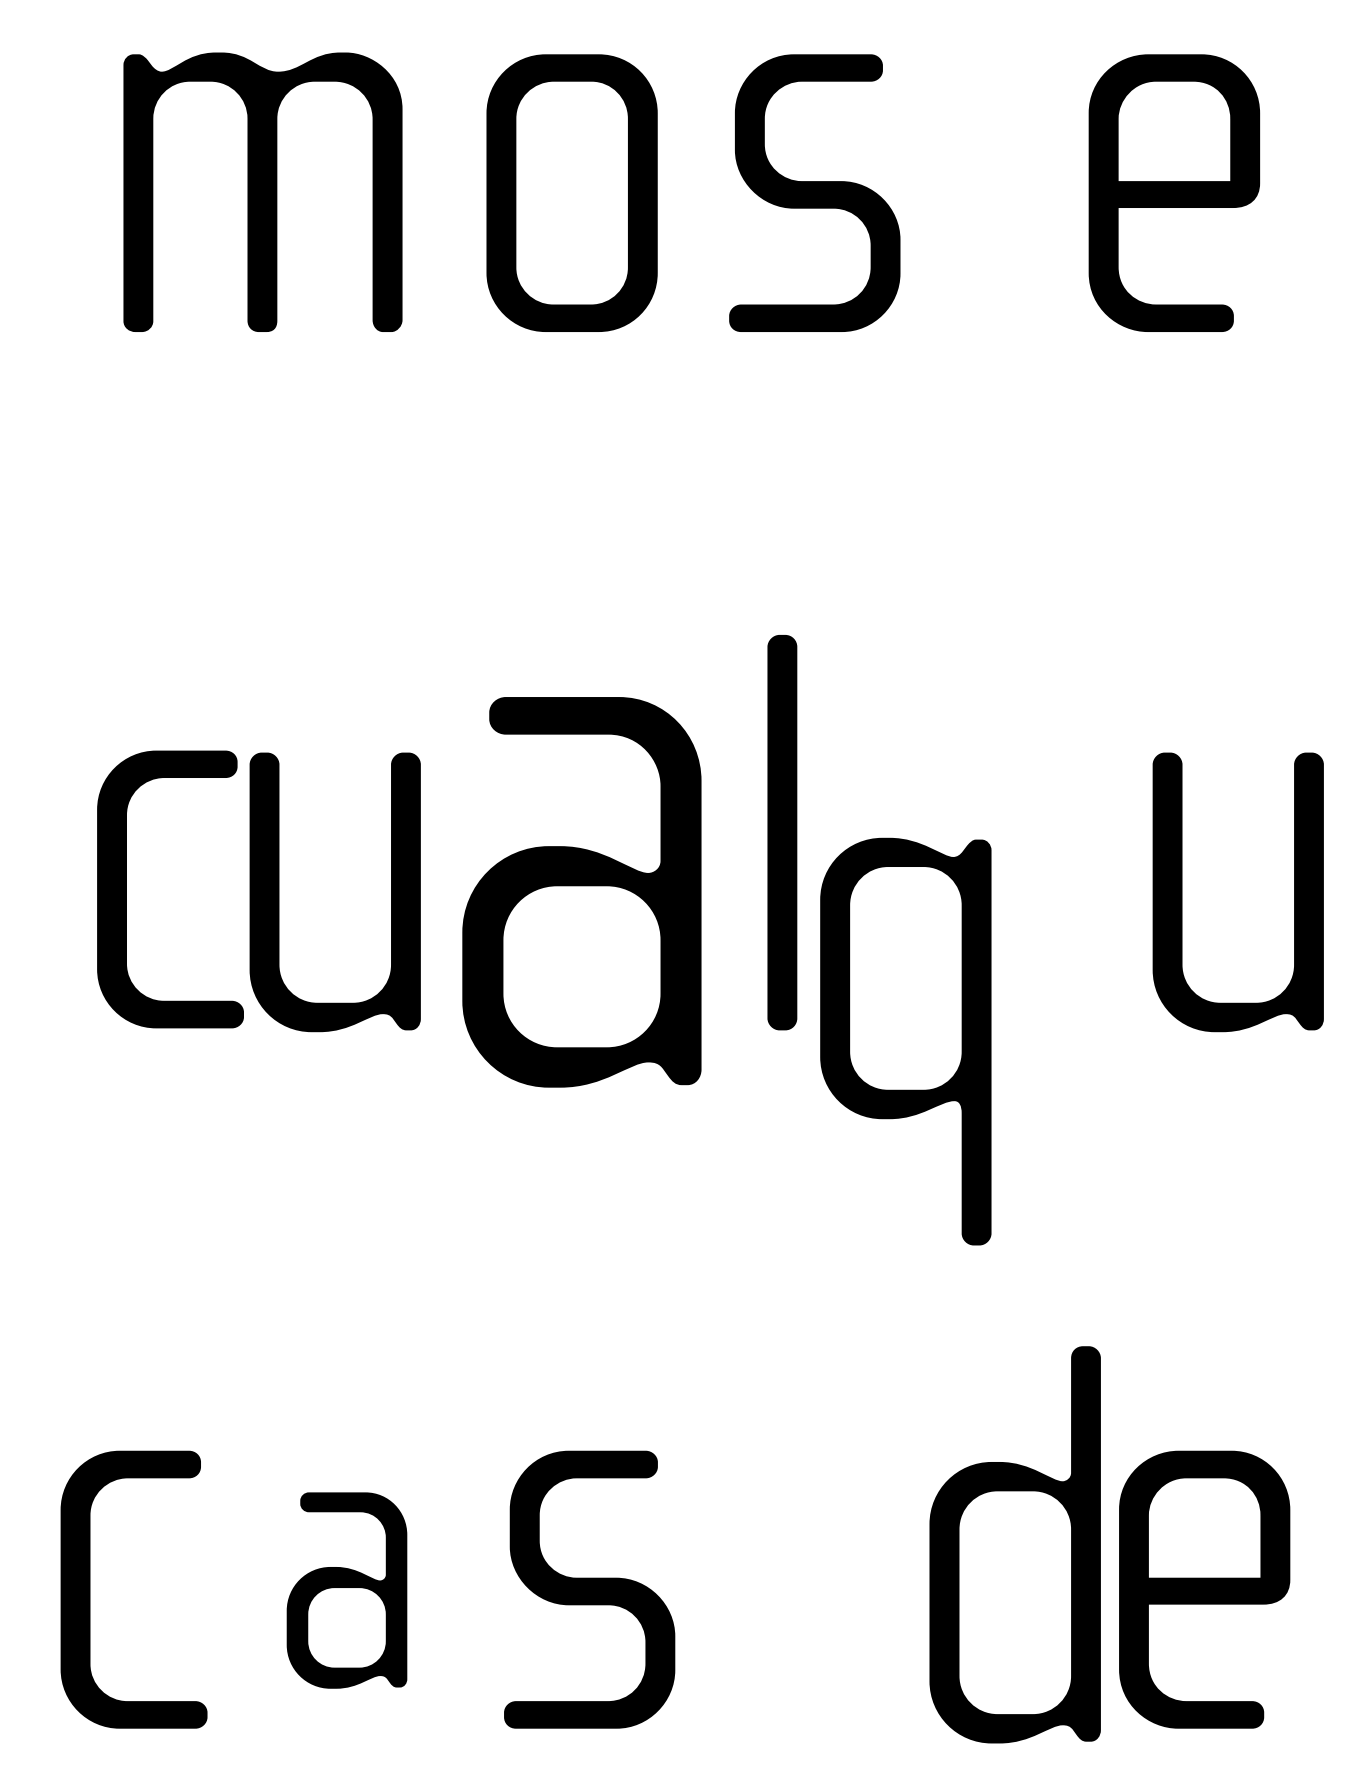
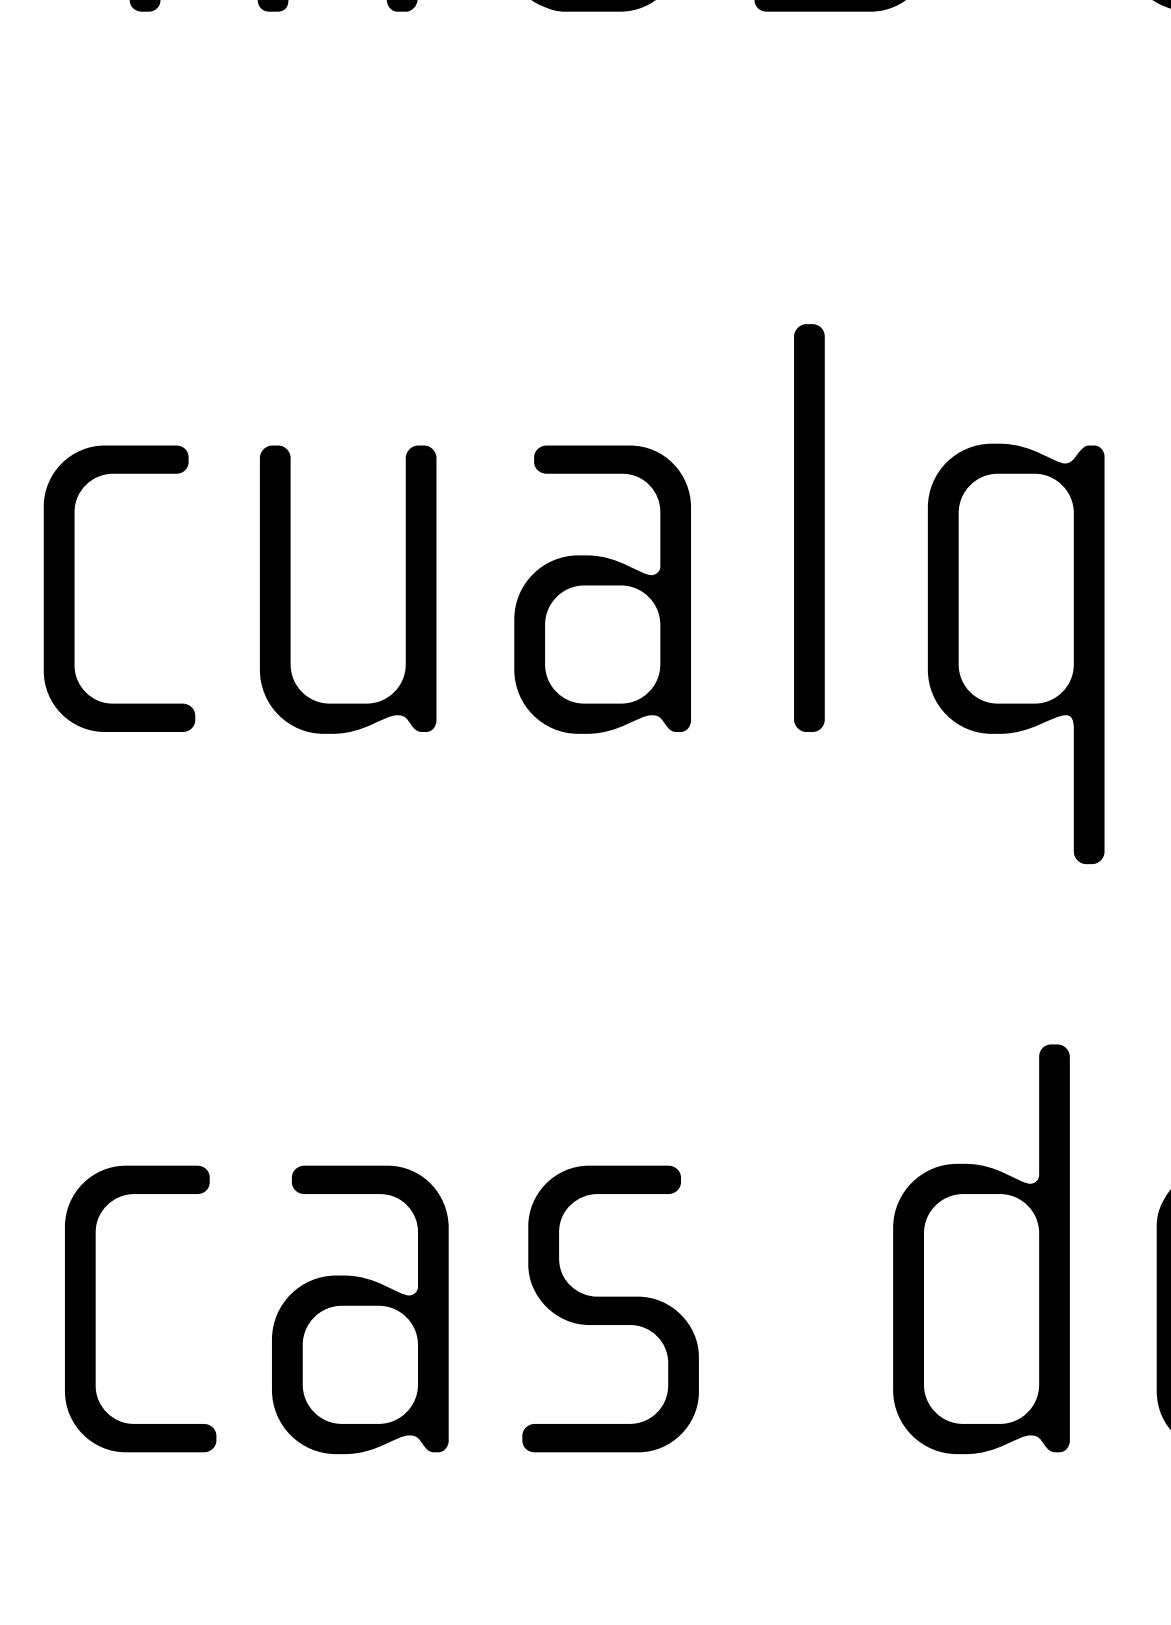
part: (126, 889) -> (74, 588), moved
part: (581, 892) -> (602, 589), size x0.71
part: (905, 1041) -> (1015, 653), moved
part: (1014, 1544) -> (980, 1248), moved
part: (346, 1590) -> (359, 1309), size x1.43

